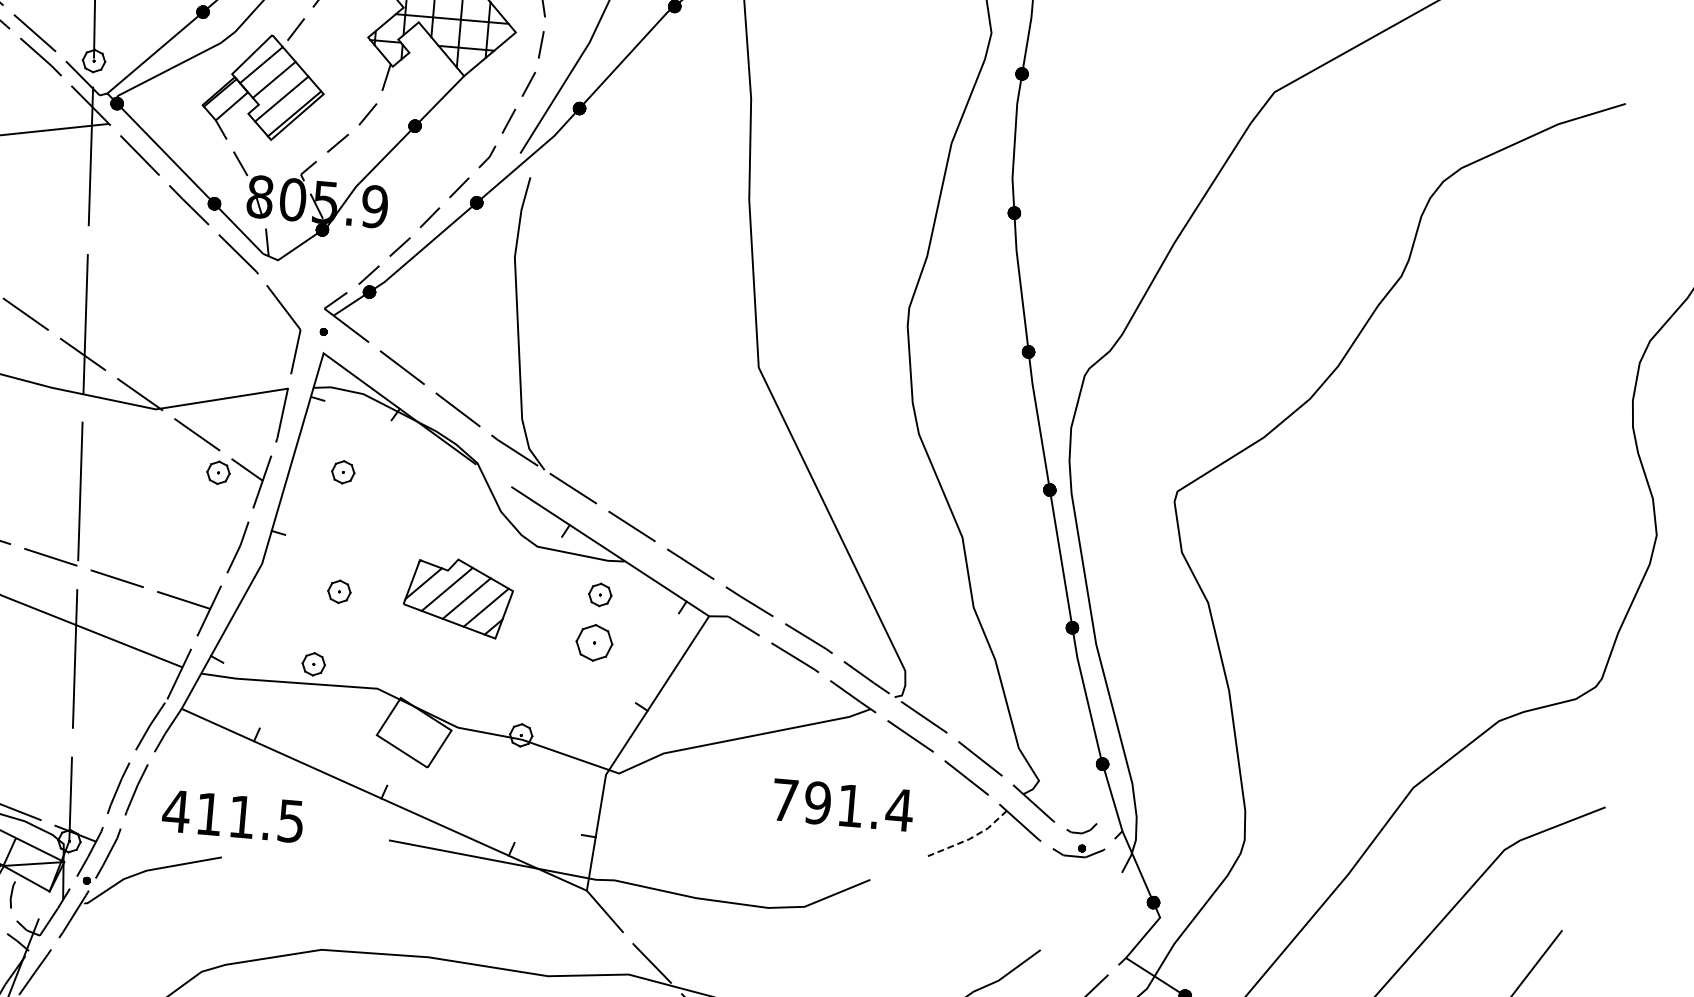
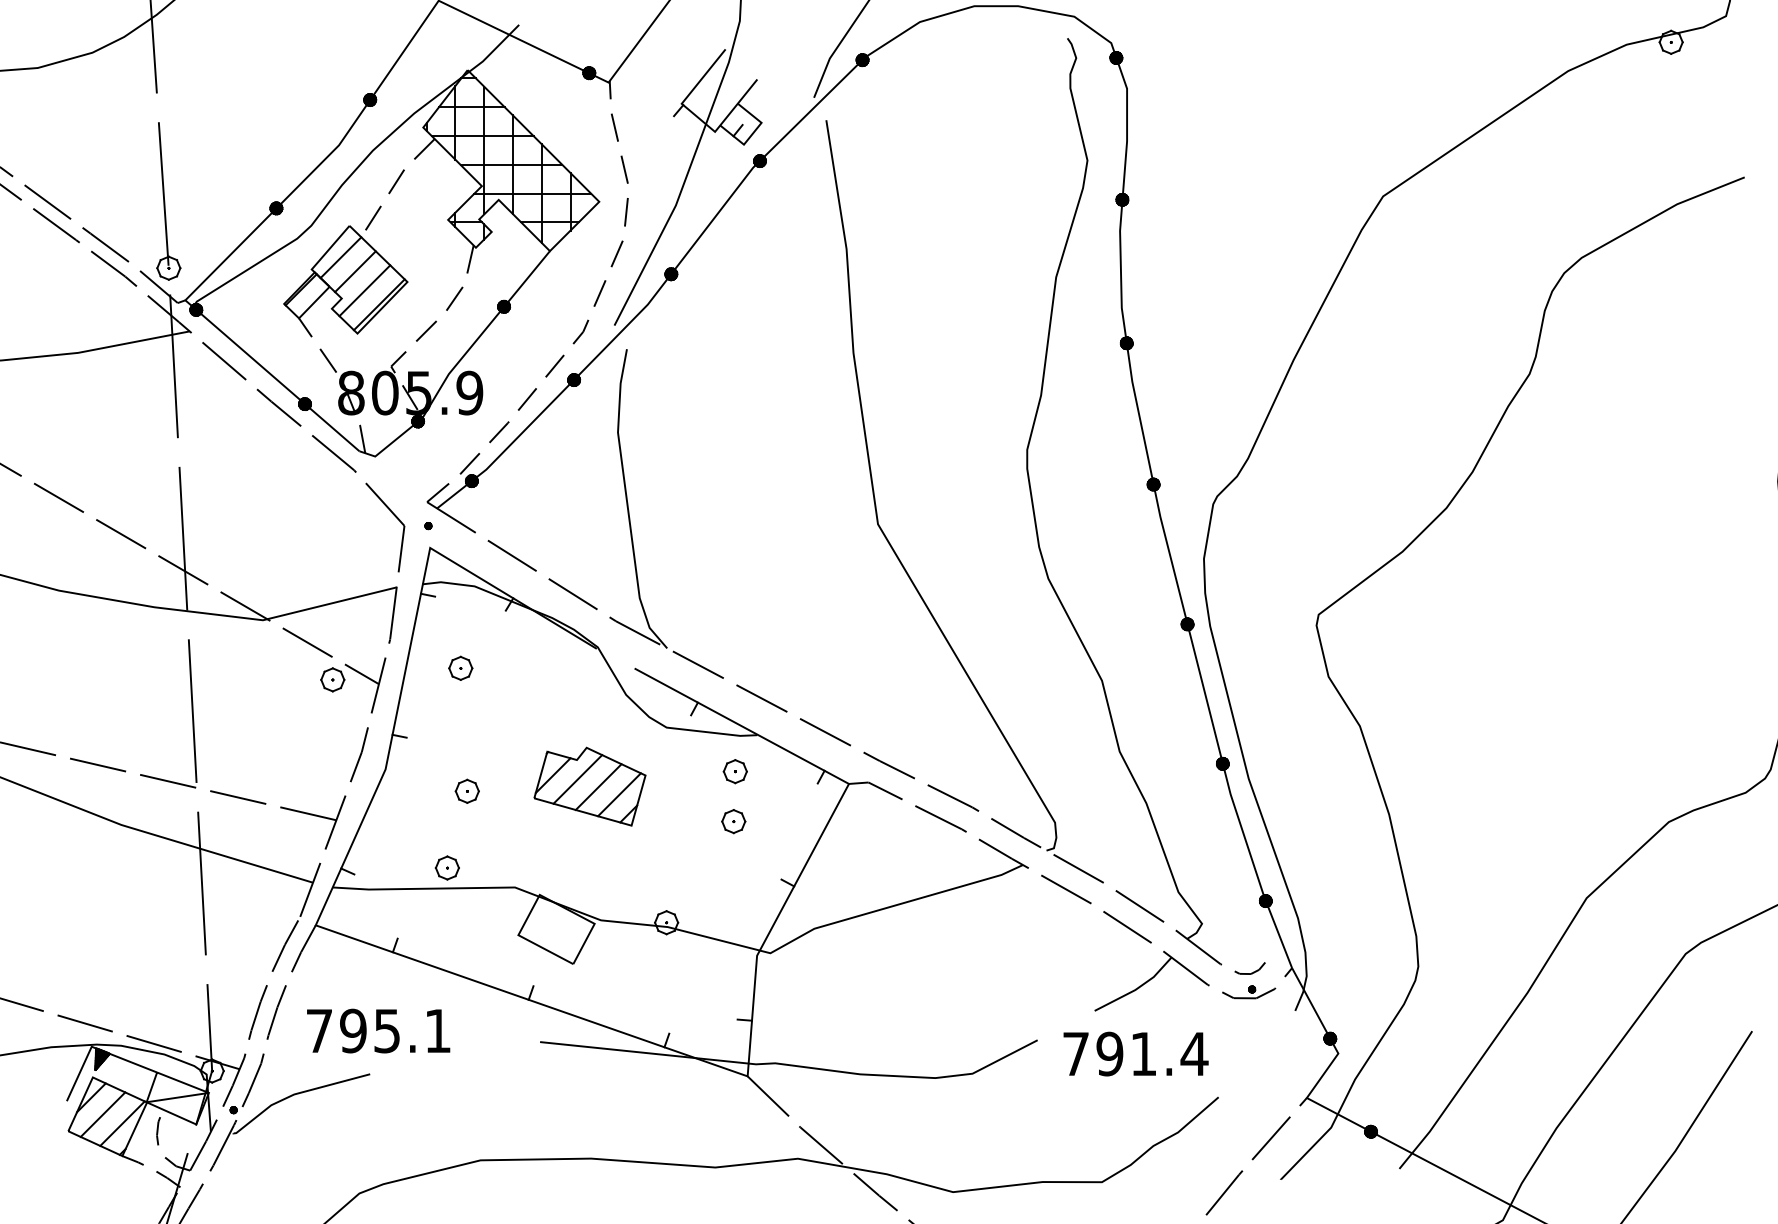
part: (594, 643) -> (733, 821), size x0.62
text: (842, 804) -> (1135, 1053), moved
text: (232, 815) -> (377, 1030), 411.5 -> 795.1
line: (970, 837) -> (1136, 988), dashed -> solid

